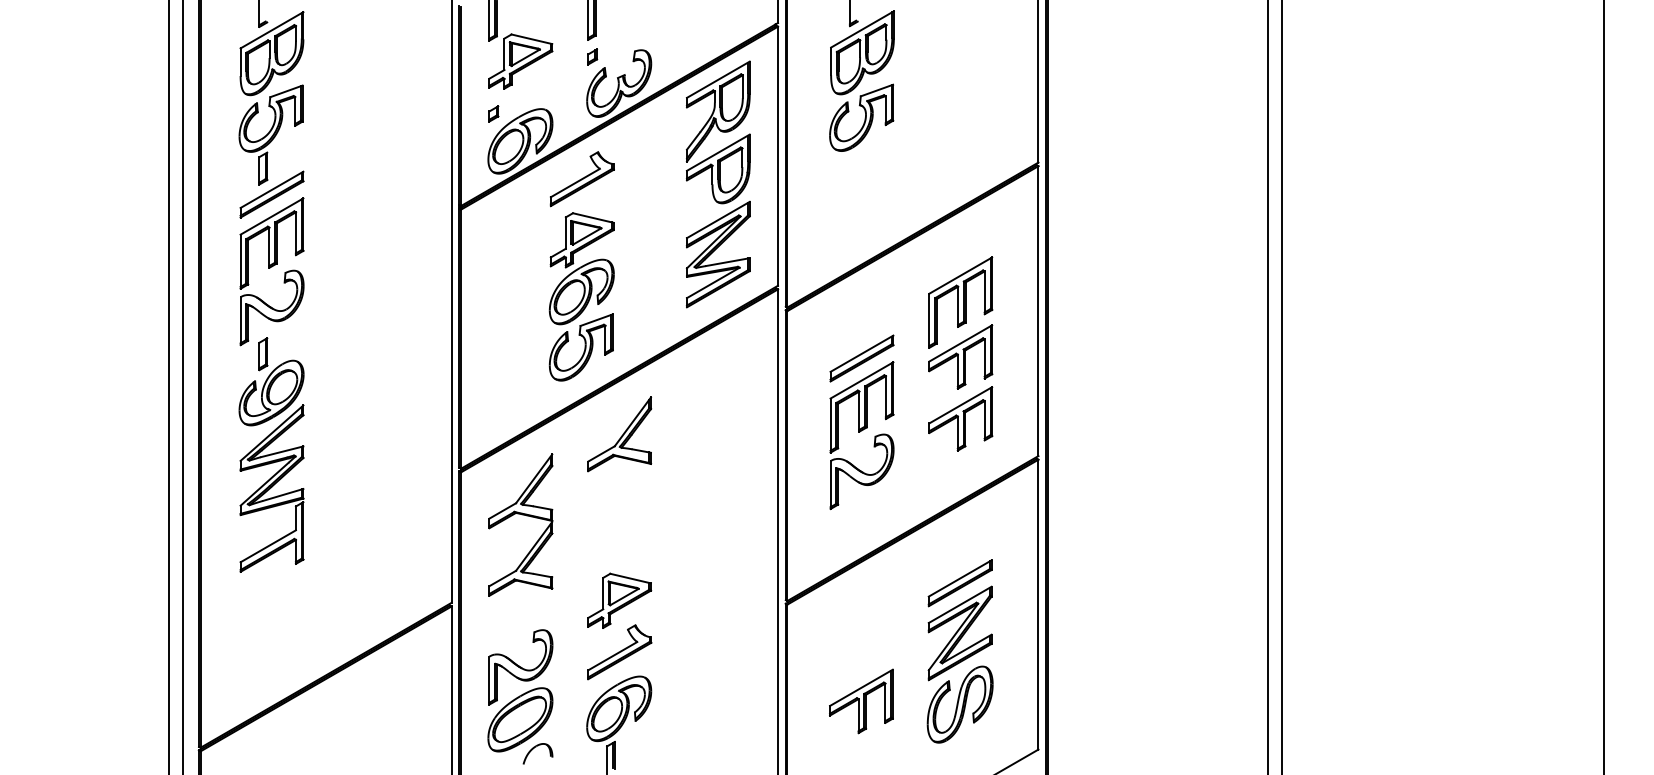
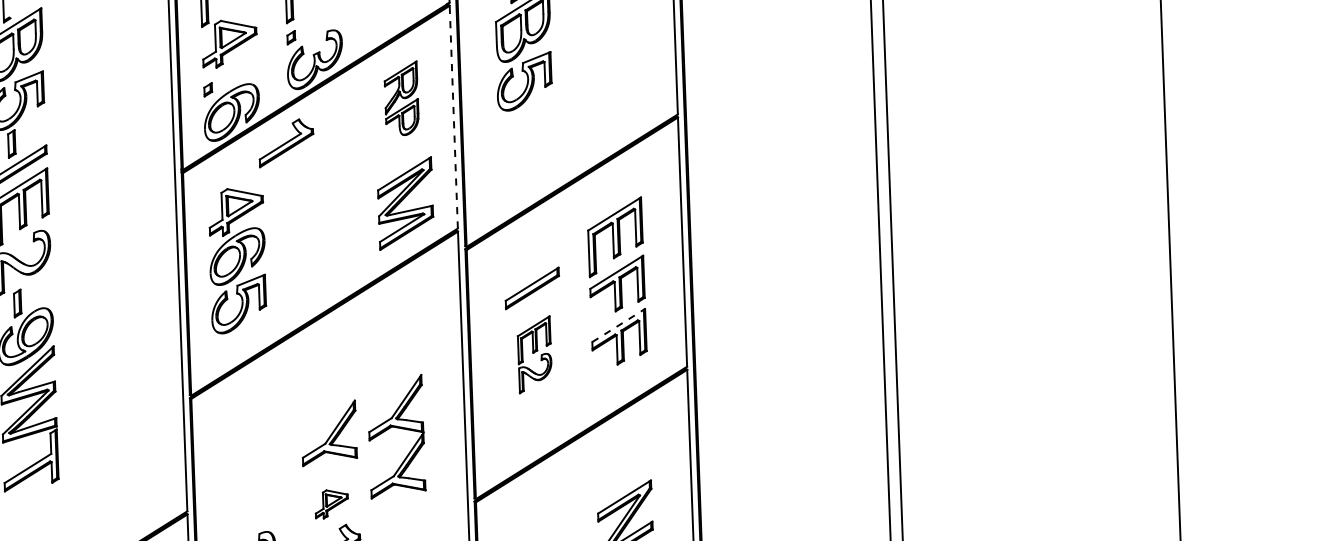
part: (717, 132) -> (401, 98), size x0.6
line: (777, 156) -> (453, 117), solid -> dashed
part: (581, 296) -> (237, 260), moved
line: (961, 405) -> (619, 325), solid -> dashed
part: (619, 434) -> (328, 433), moved
part: (861, 435) -> (534, 354), size x0.6
part: (522, 515) -> (397, 428), moved
part: (959, 583) -> (623, 478), removed
part: (619, 600) -> (331, 504), size x0.6

